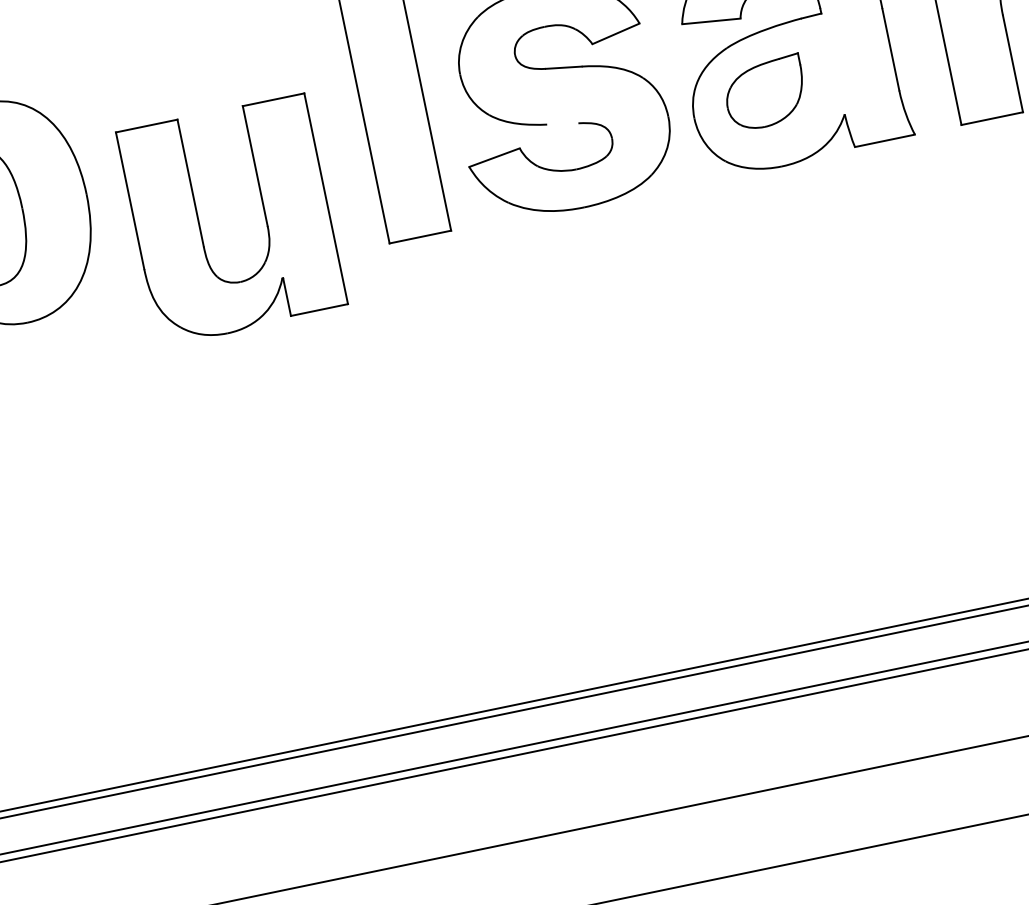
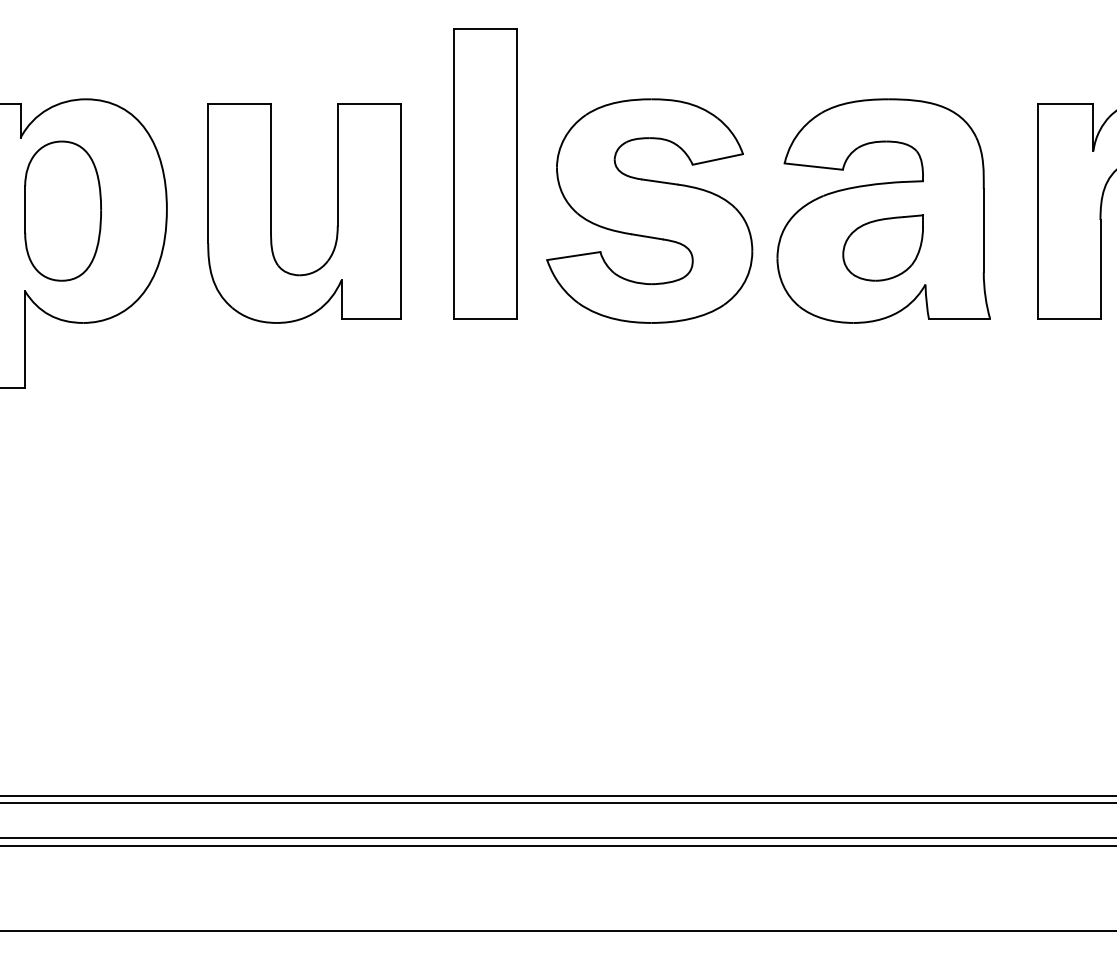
part: (764, 92) -> (882, 247), moved
line: (562, 123) -> (647, 236), added
part: (200, 227) -> (271, 213), moved

